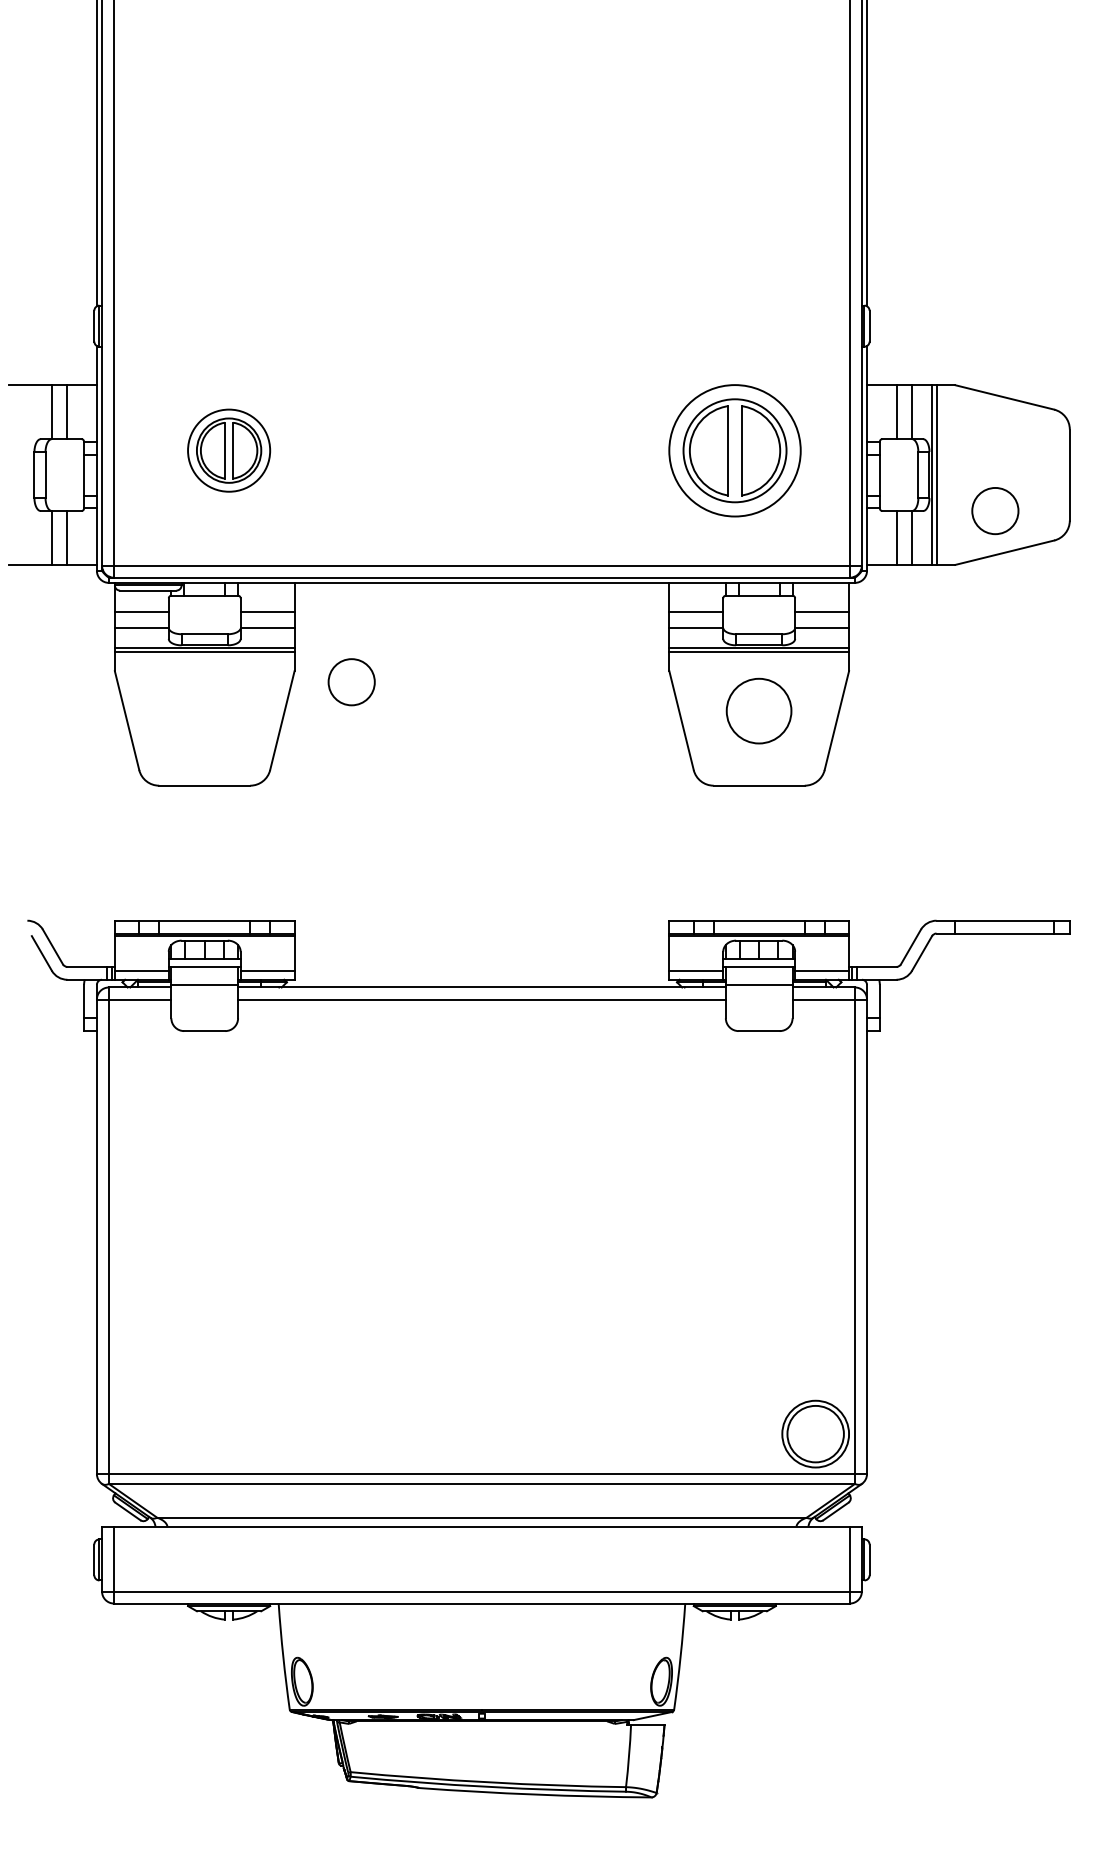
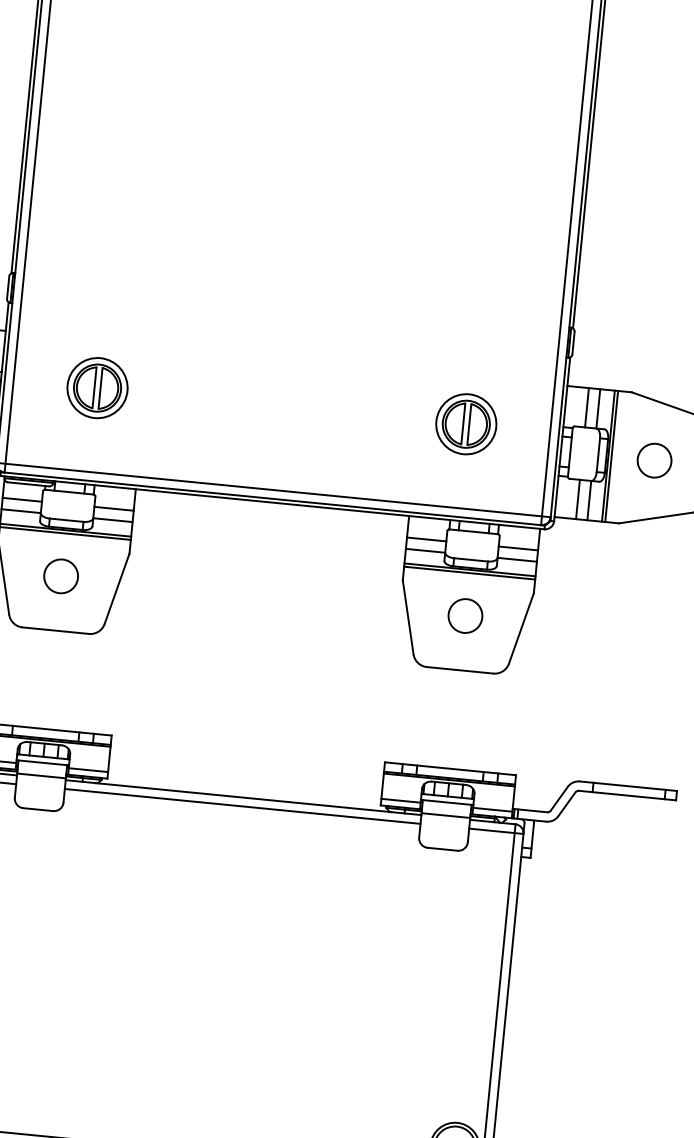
part: (734, 450) -> (466, 424), size x0.62
circle: (995, 511) -> (654, 461), moved
circle: (351, 682) -> (60, 576), moved
circle: (759, 711) -> (465, 616), size x0.71

